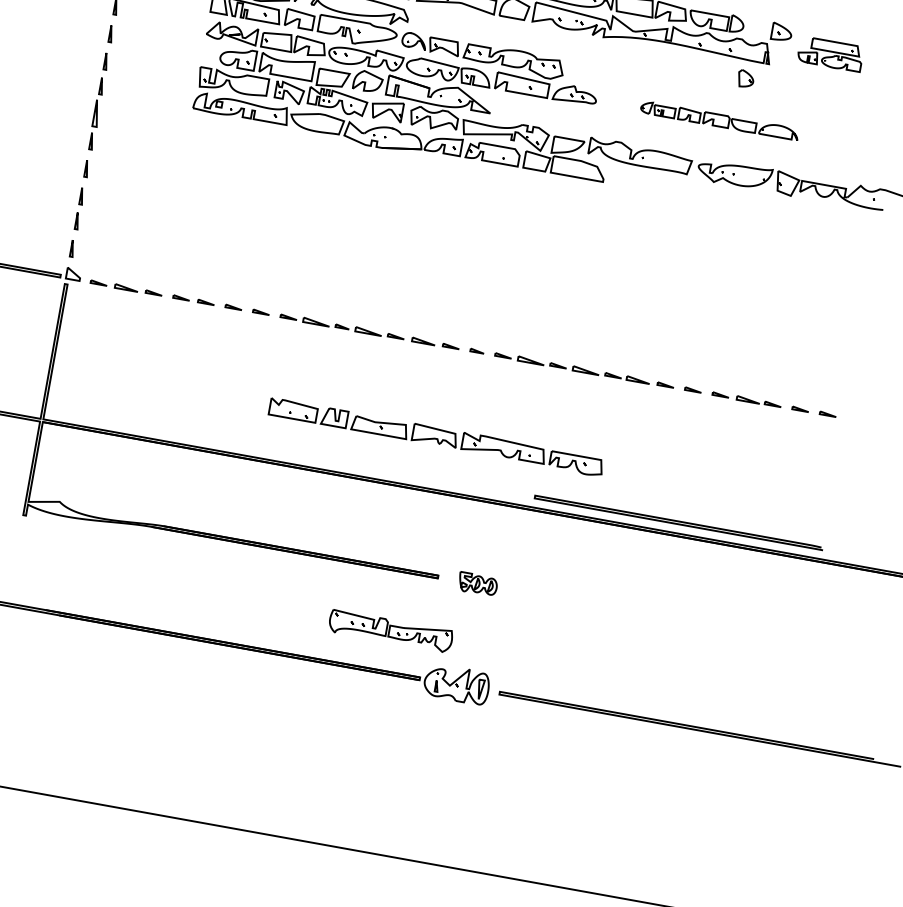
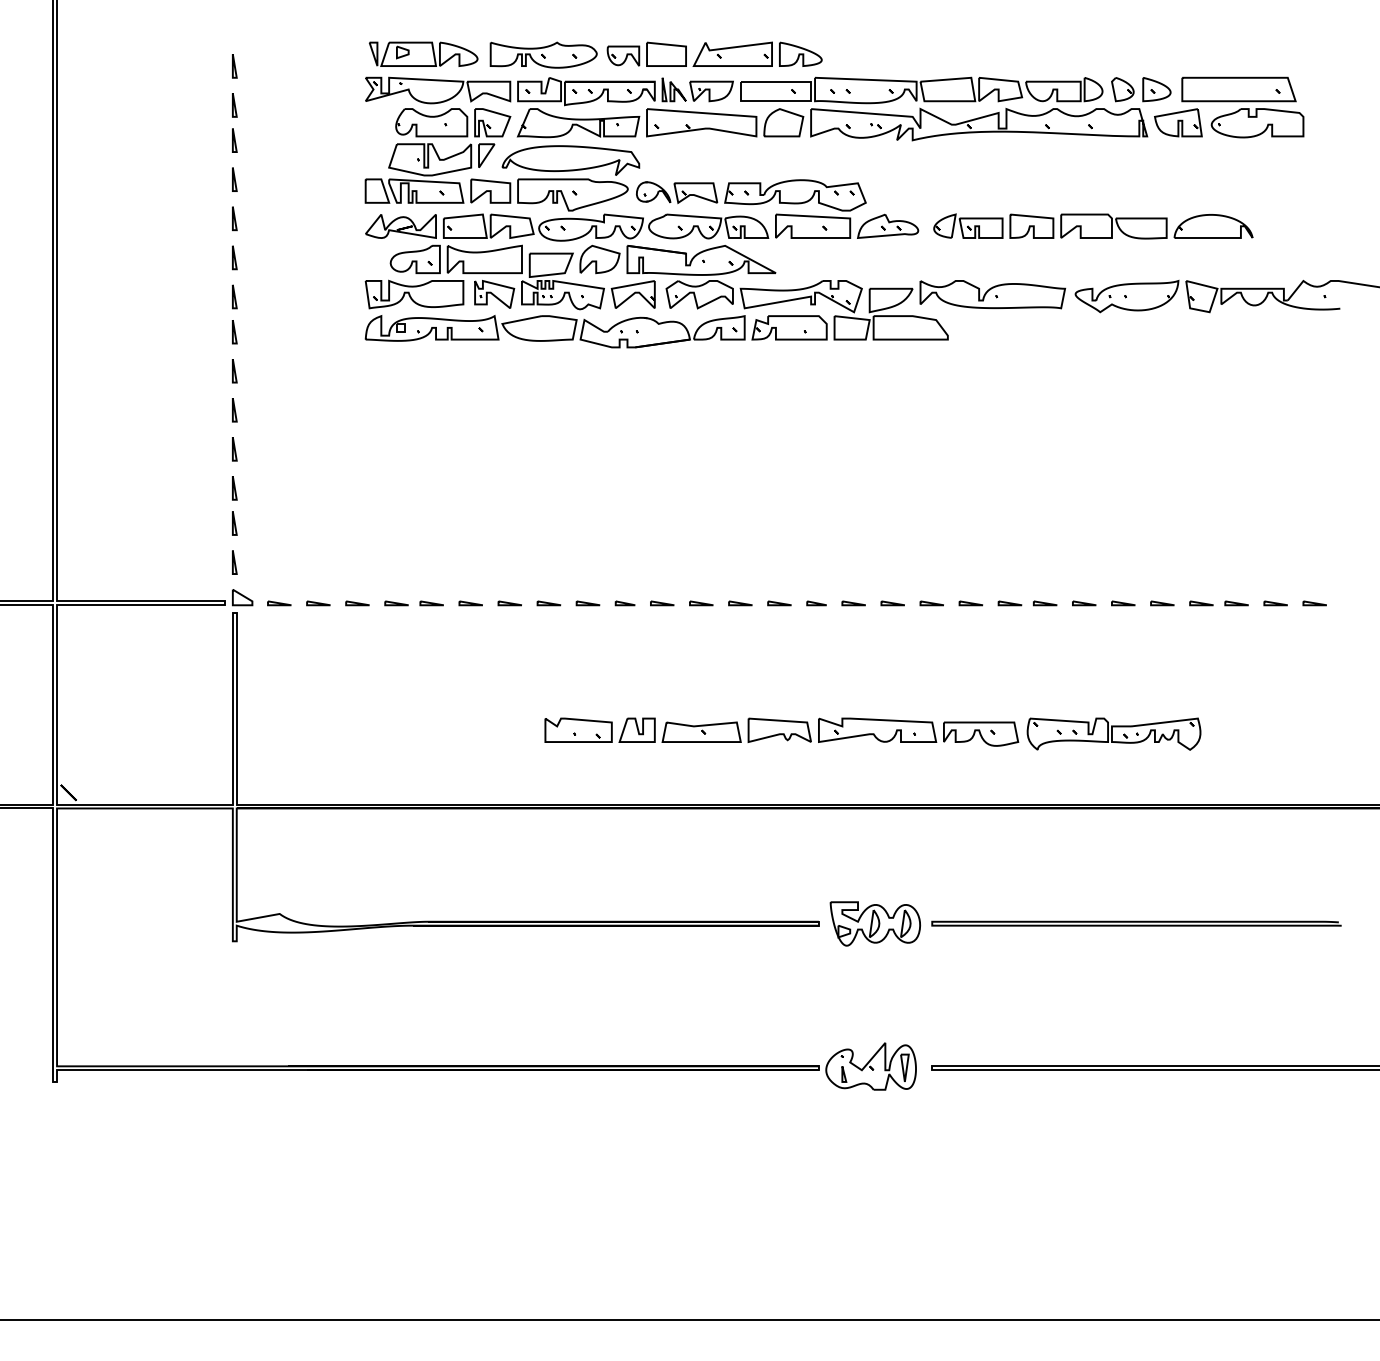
part: (830, 54) -> (1229, 107), size x1.67
part: (745, 78) -> (1122, 89), moved
part: (96, 114) -> (234, 371), size x0.62
part: (719, 120) -> (1093, 226), size x1.43
part: (126, 288) -> (318, 603), size x0.71
part: (315, 322) -> (587, 603), size x0.62
part: (368, 331) -> (662, 603), size x0.62
part: (423, 341) -> (740, 603), size x0.71
part: (530, 360) -> (892, 603), size x0.62
part: (585, 370) -> (970, 603), size x0.62
part: (638, 380) -> (1045, 603), size x0.71
part: (748, 400) -> (1201, 603), size x0.71
curve: (678, 522) -> (1136, 922), moved
part: (477, 583) -> (874, 923), size x1.67
part: (390, 630) -> (1113, 733), moved

